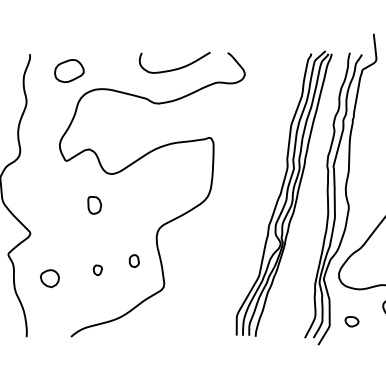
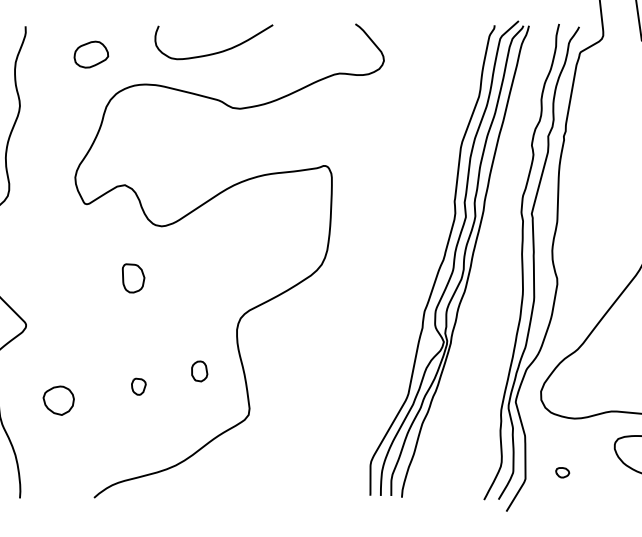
curve: (174, 68) -> (213, 51), moved
part: (69, 71) -> (91, 55), size x0.7
part: (351, 321) -> (561, 472), size x0.6

